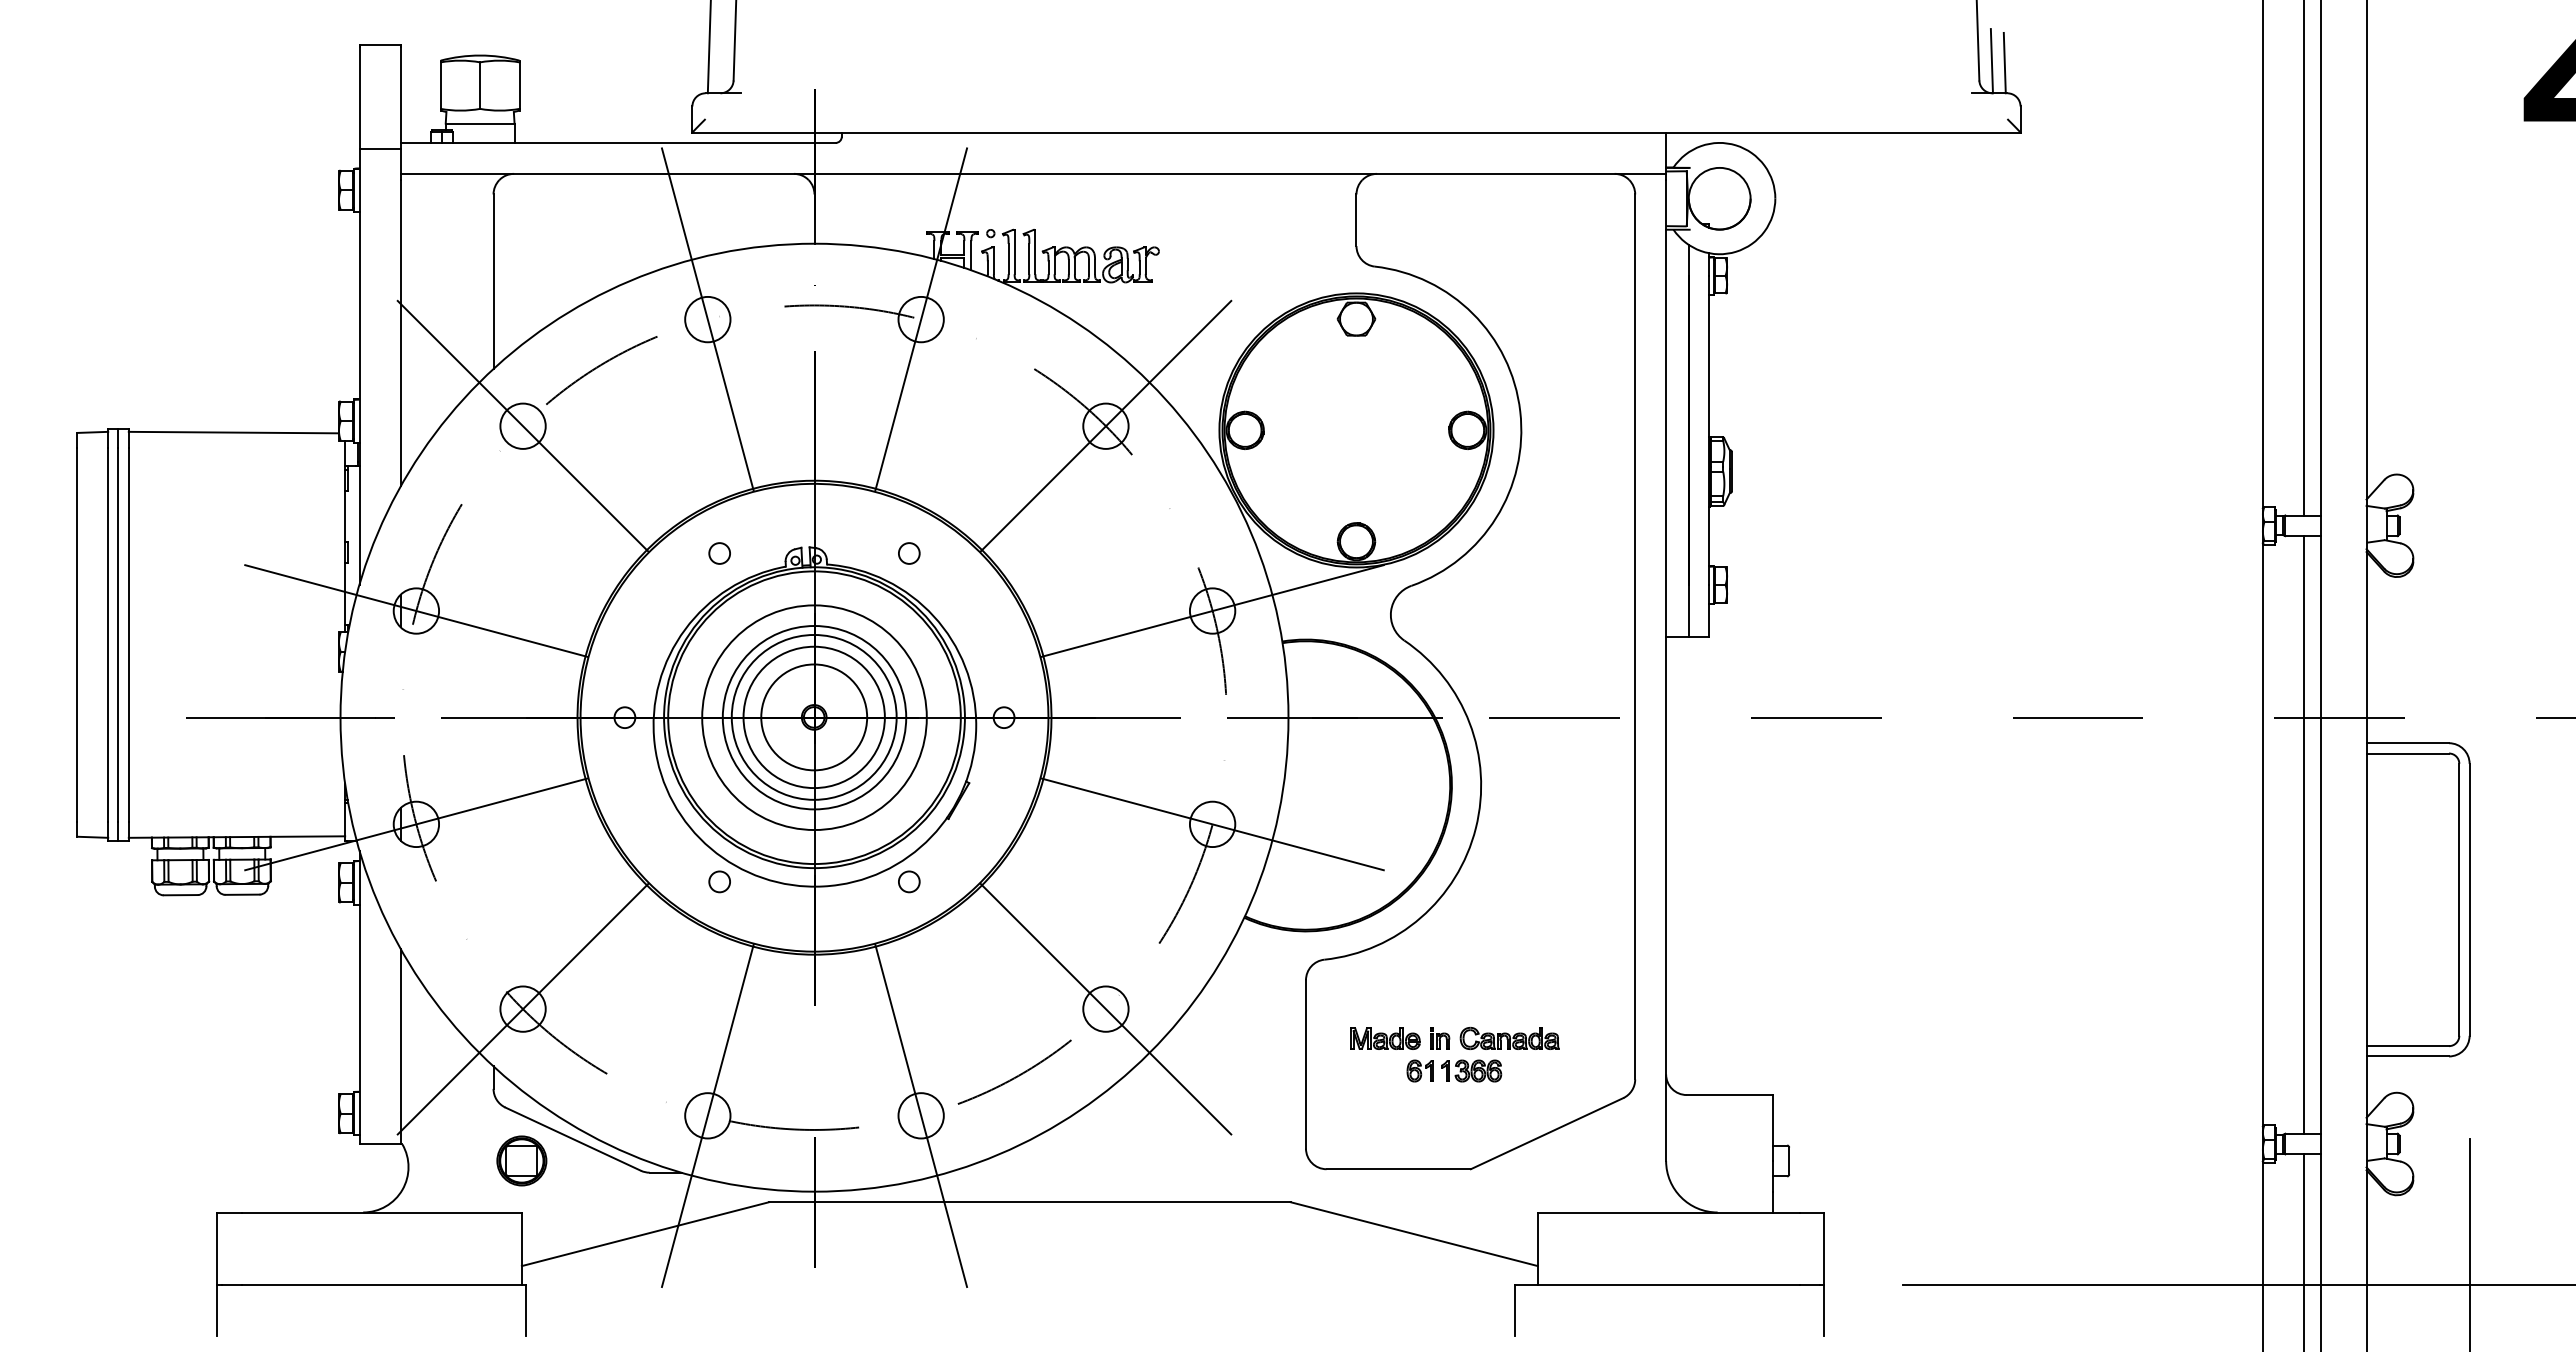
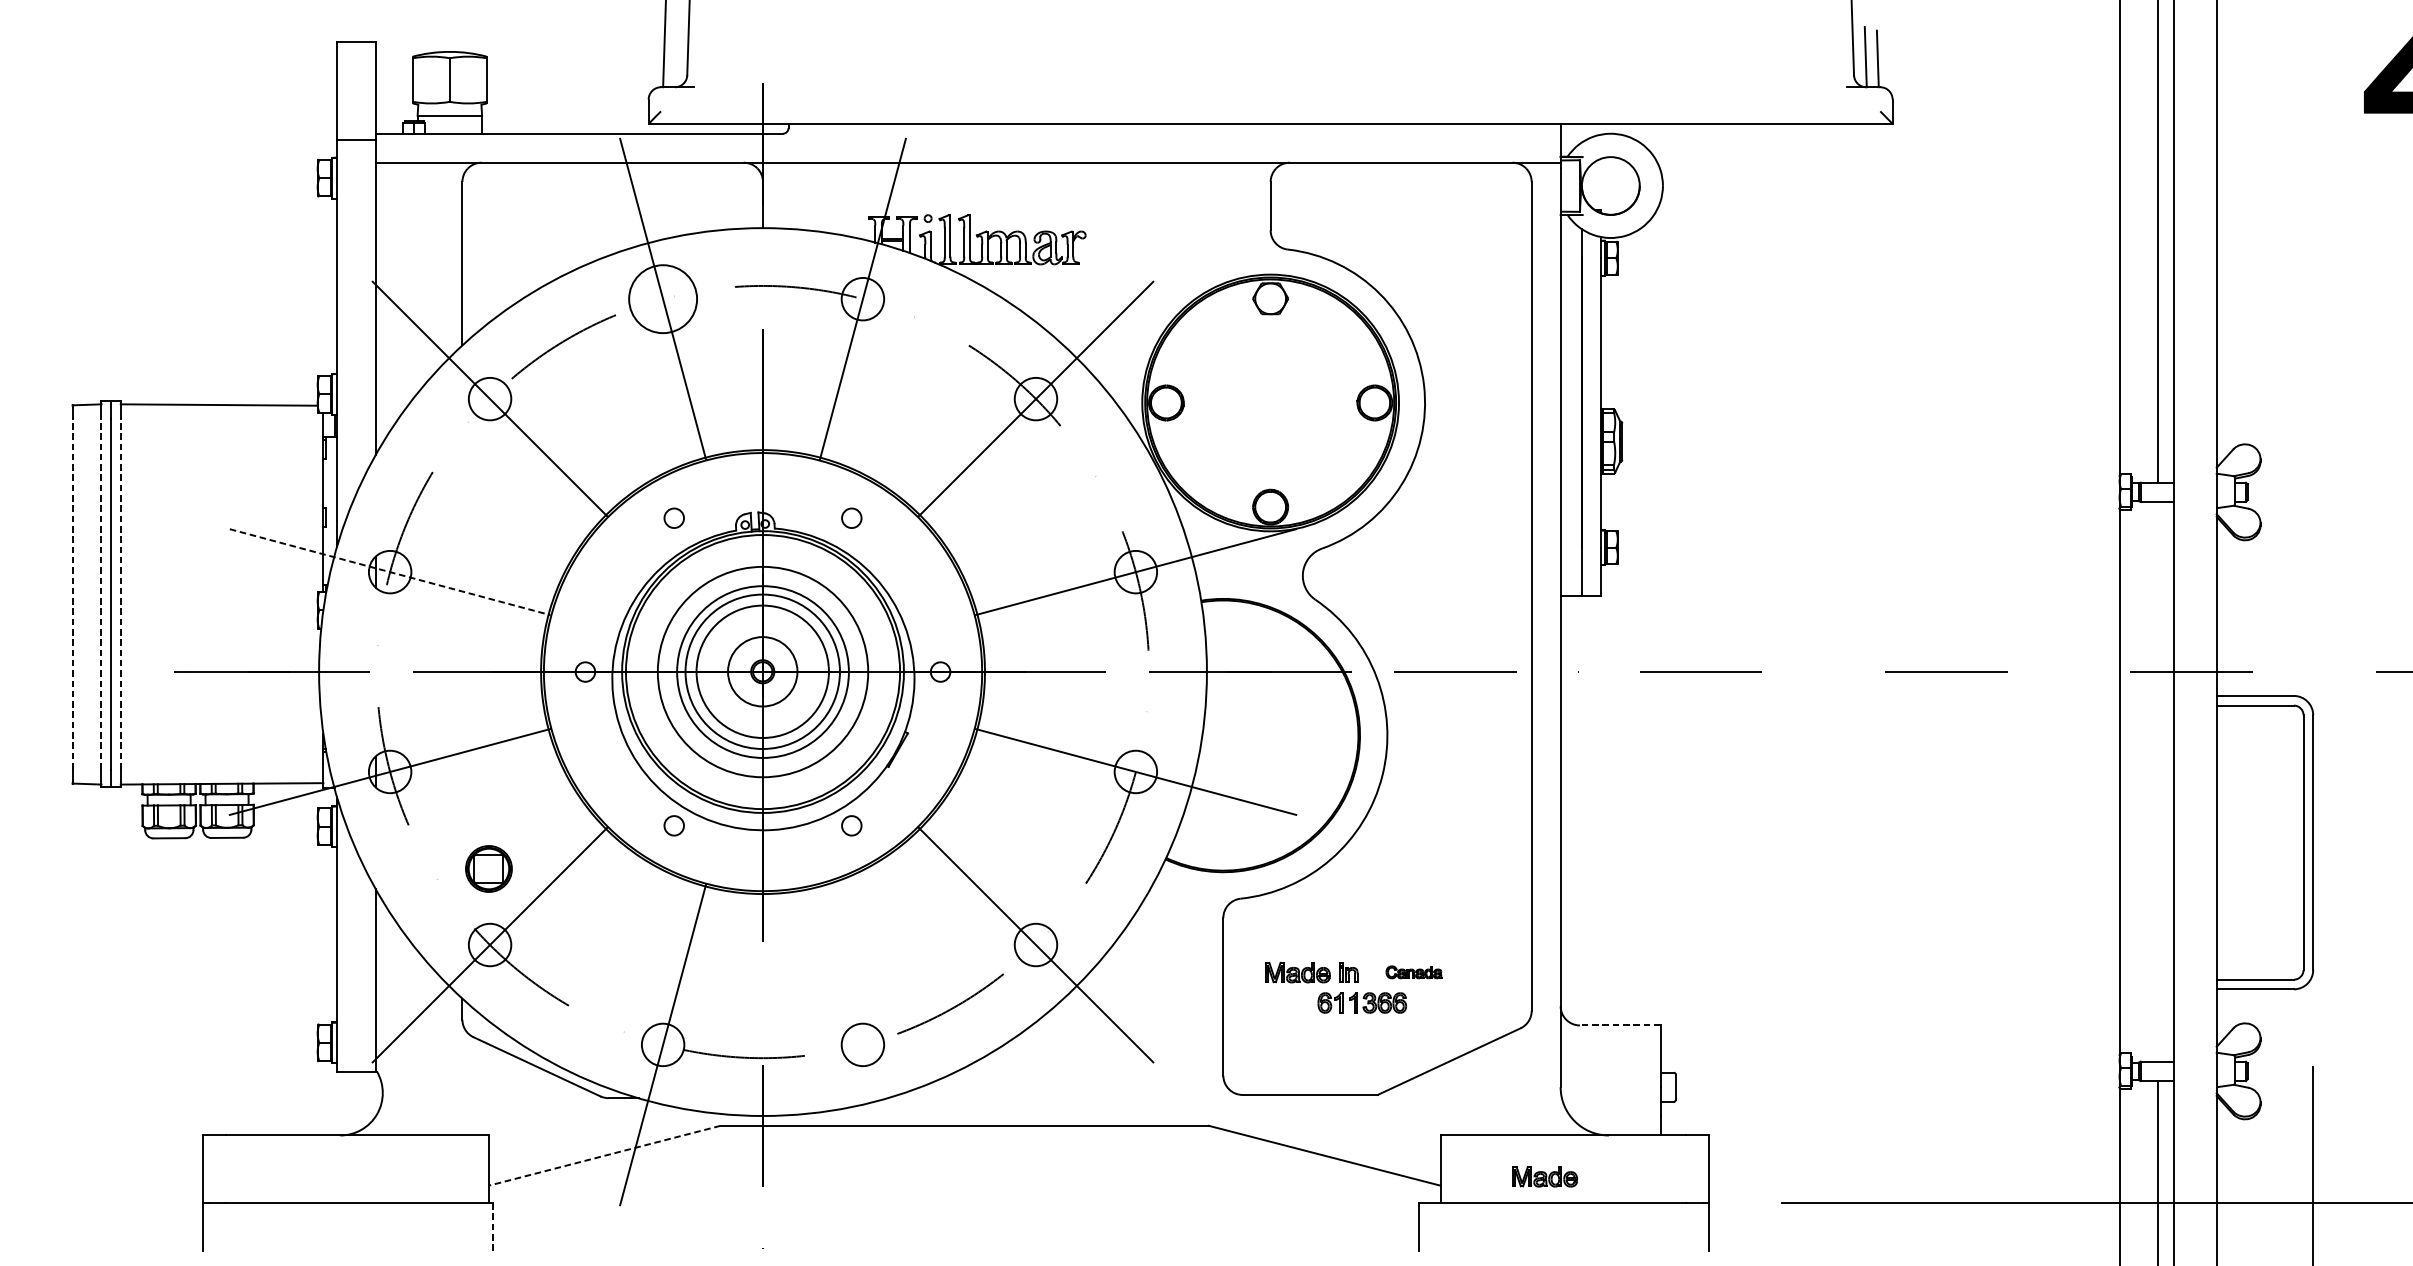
circle: (707, 319) -> (662, 299), size x1.6
line: (416, 611) -> (390, 572), solid -> dashed
line: (77, 634) -> (72, 594), solid -> dashed
line: (108, 634) -> (101, 594), solid -> dashed
line: (128, 634) -> (120, 594), solid -> dashed
circle: (814, 717) -> (763, 671), size x0.7
line: (2304, 834) -> (2158, 781), removed
part: (1509, 1037) -> (1413, 971), size x0.6
line: (1729, 1095) -> (1620, 1025), solid -> dashed
line: (921, 1115) -> (863, 1044), removed
part: (521, 1160) -> (488, 868), moved
line: (645, 1234) -> (604, 1156), solid -> dashed
part: (1649, 1256) -> (1545, 1176), added
line: (526, 1310) -> (493, 1227), solid -> dashed

